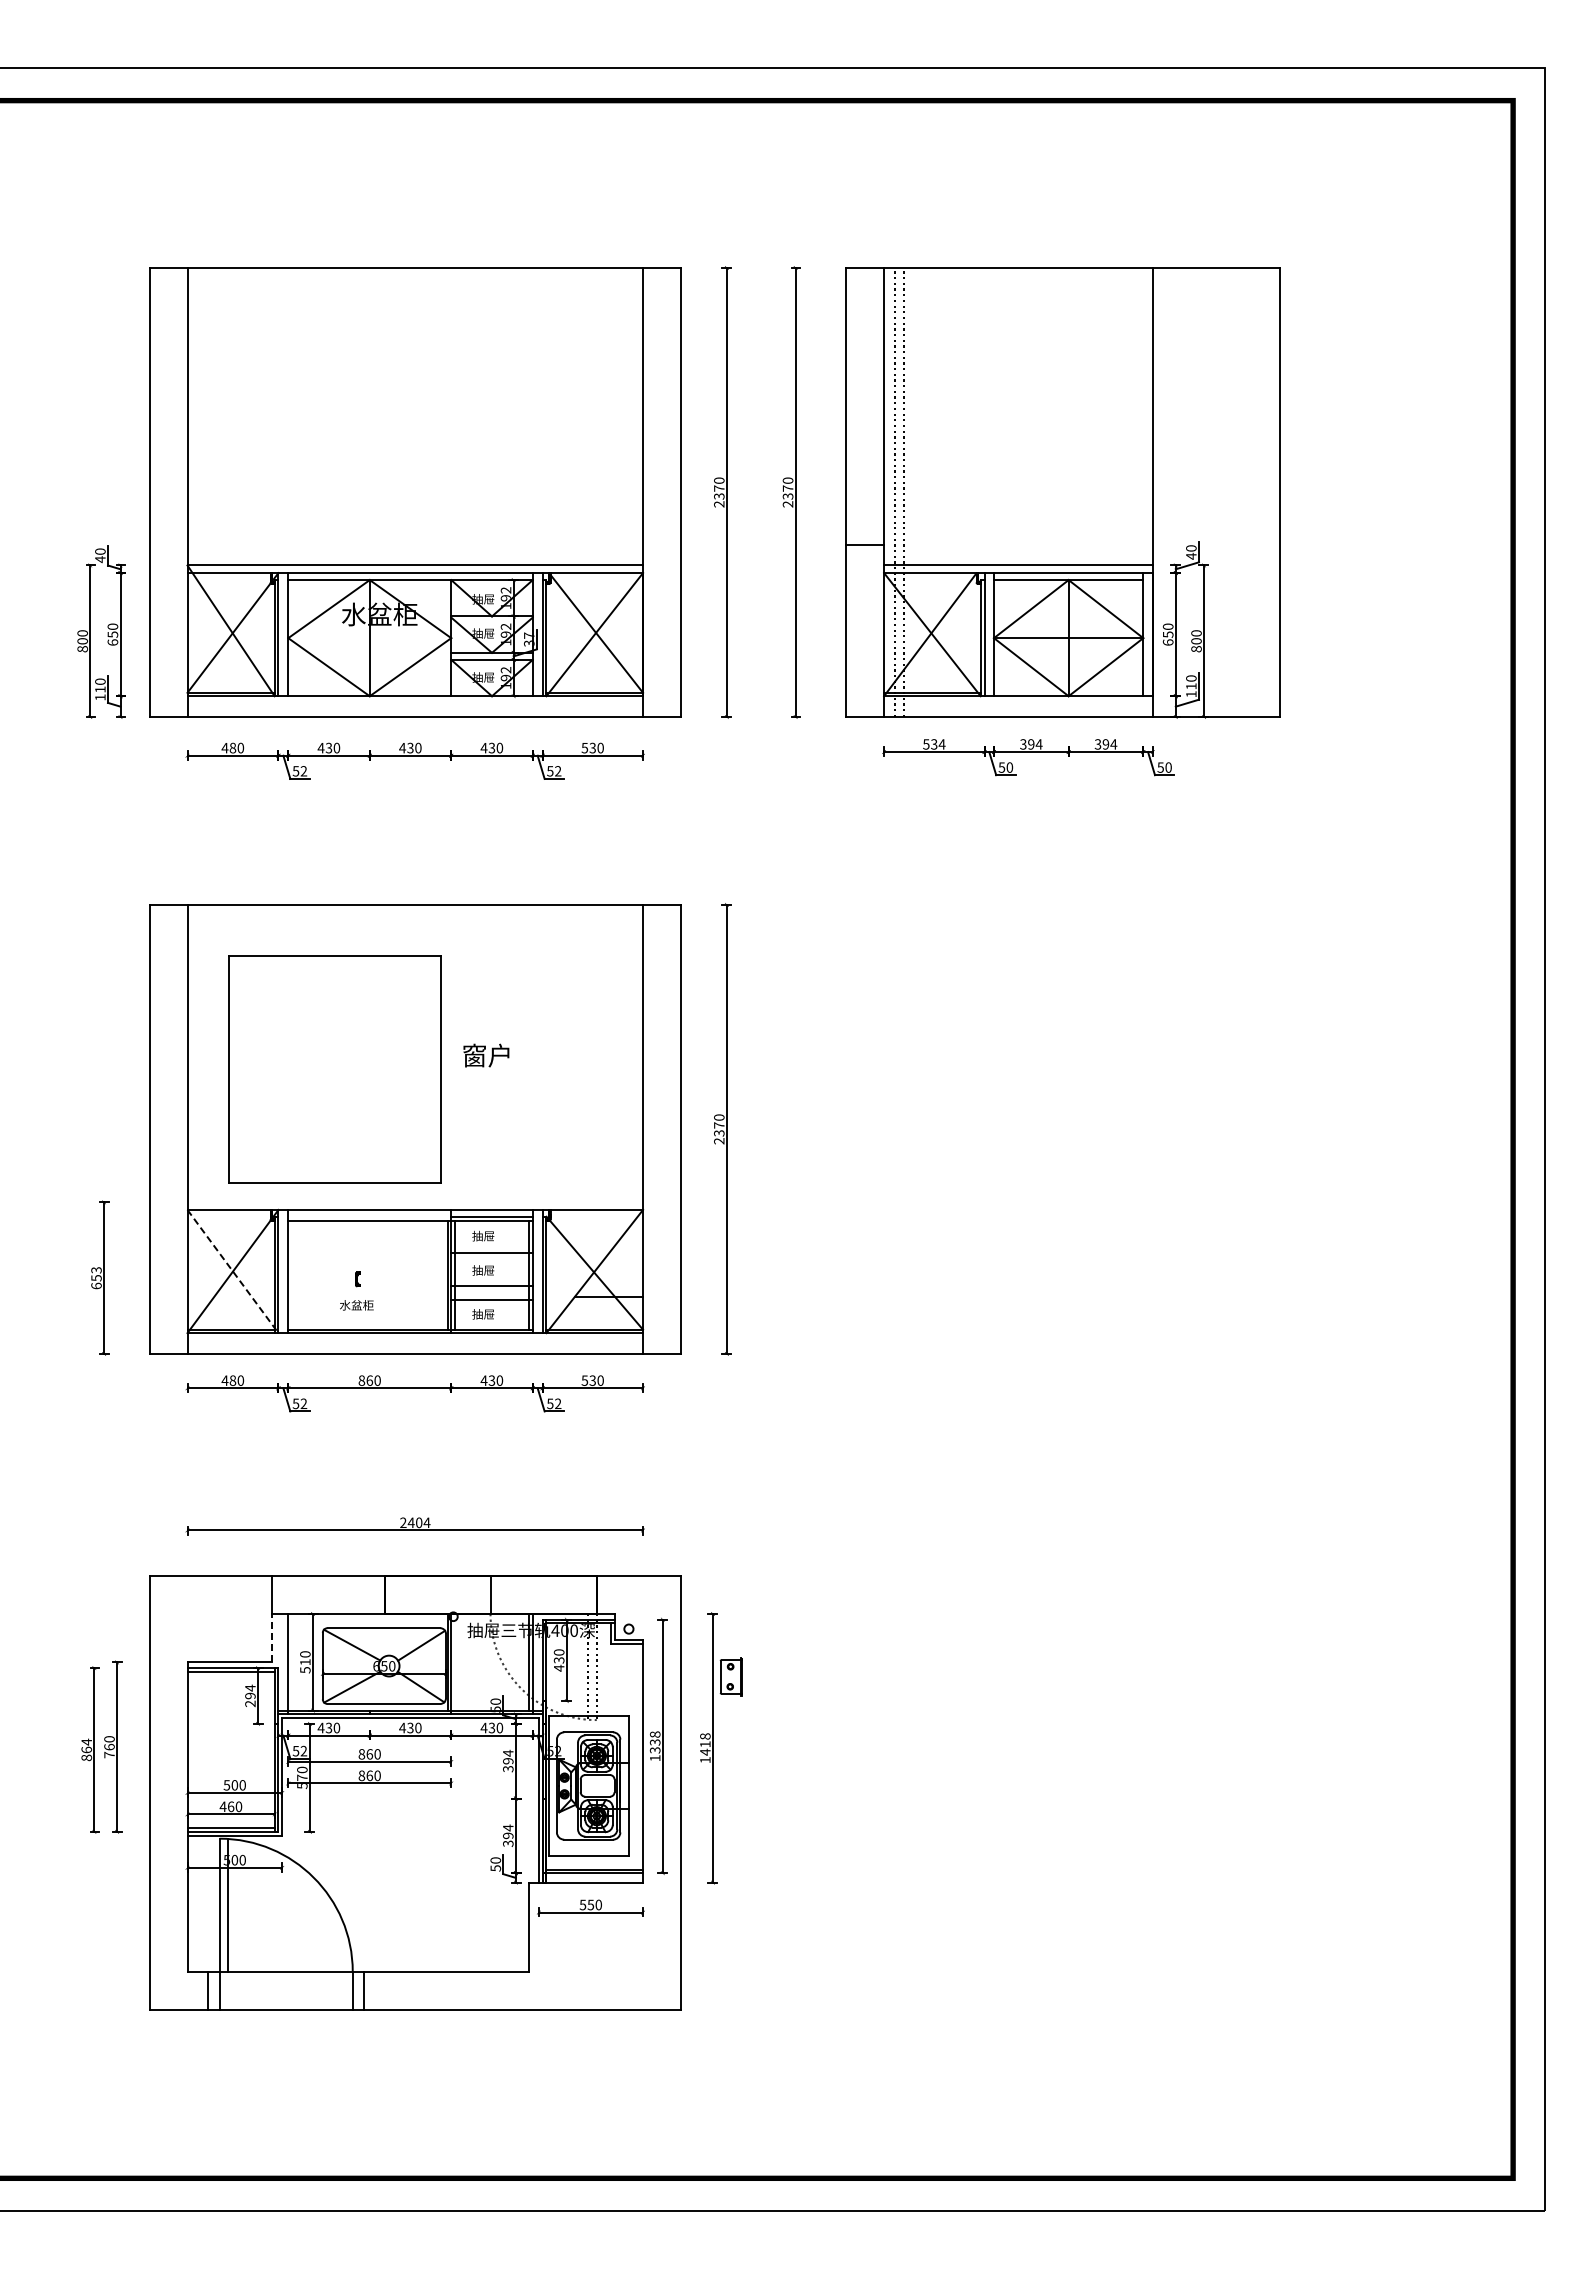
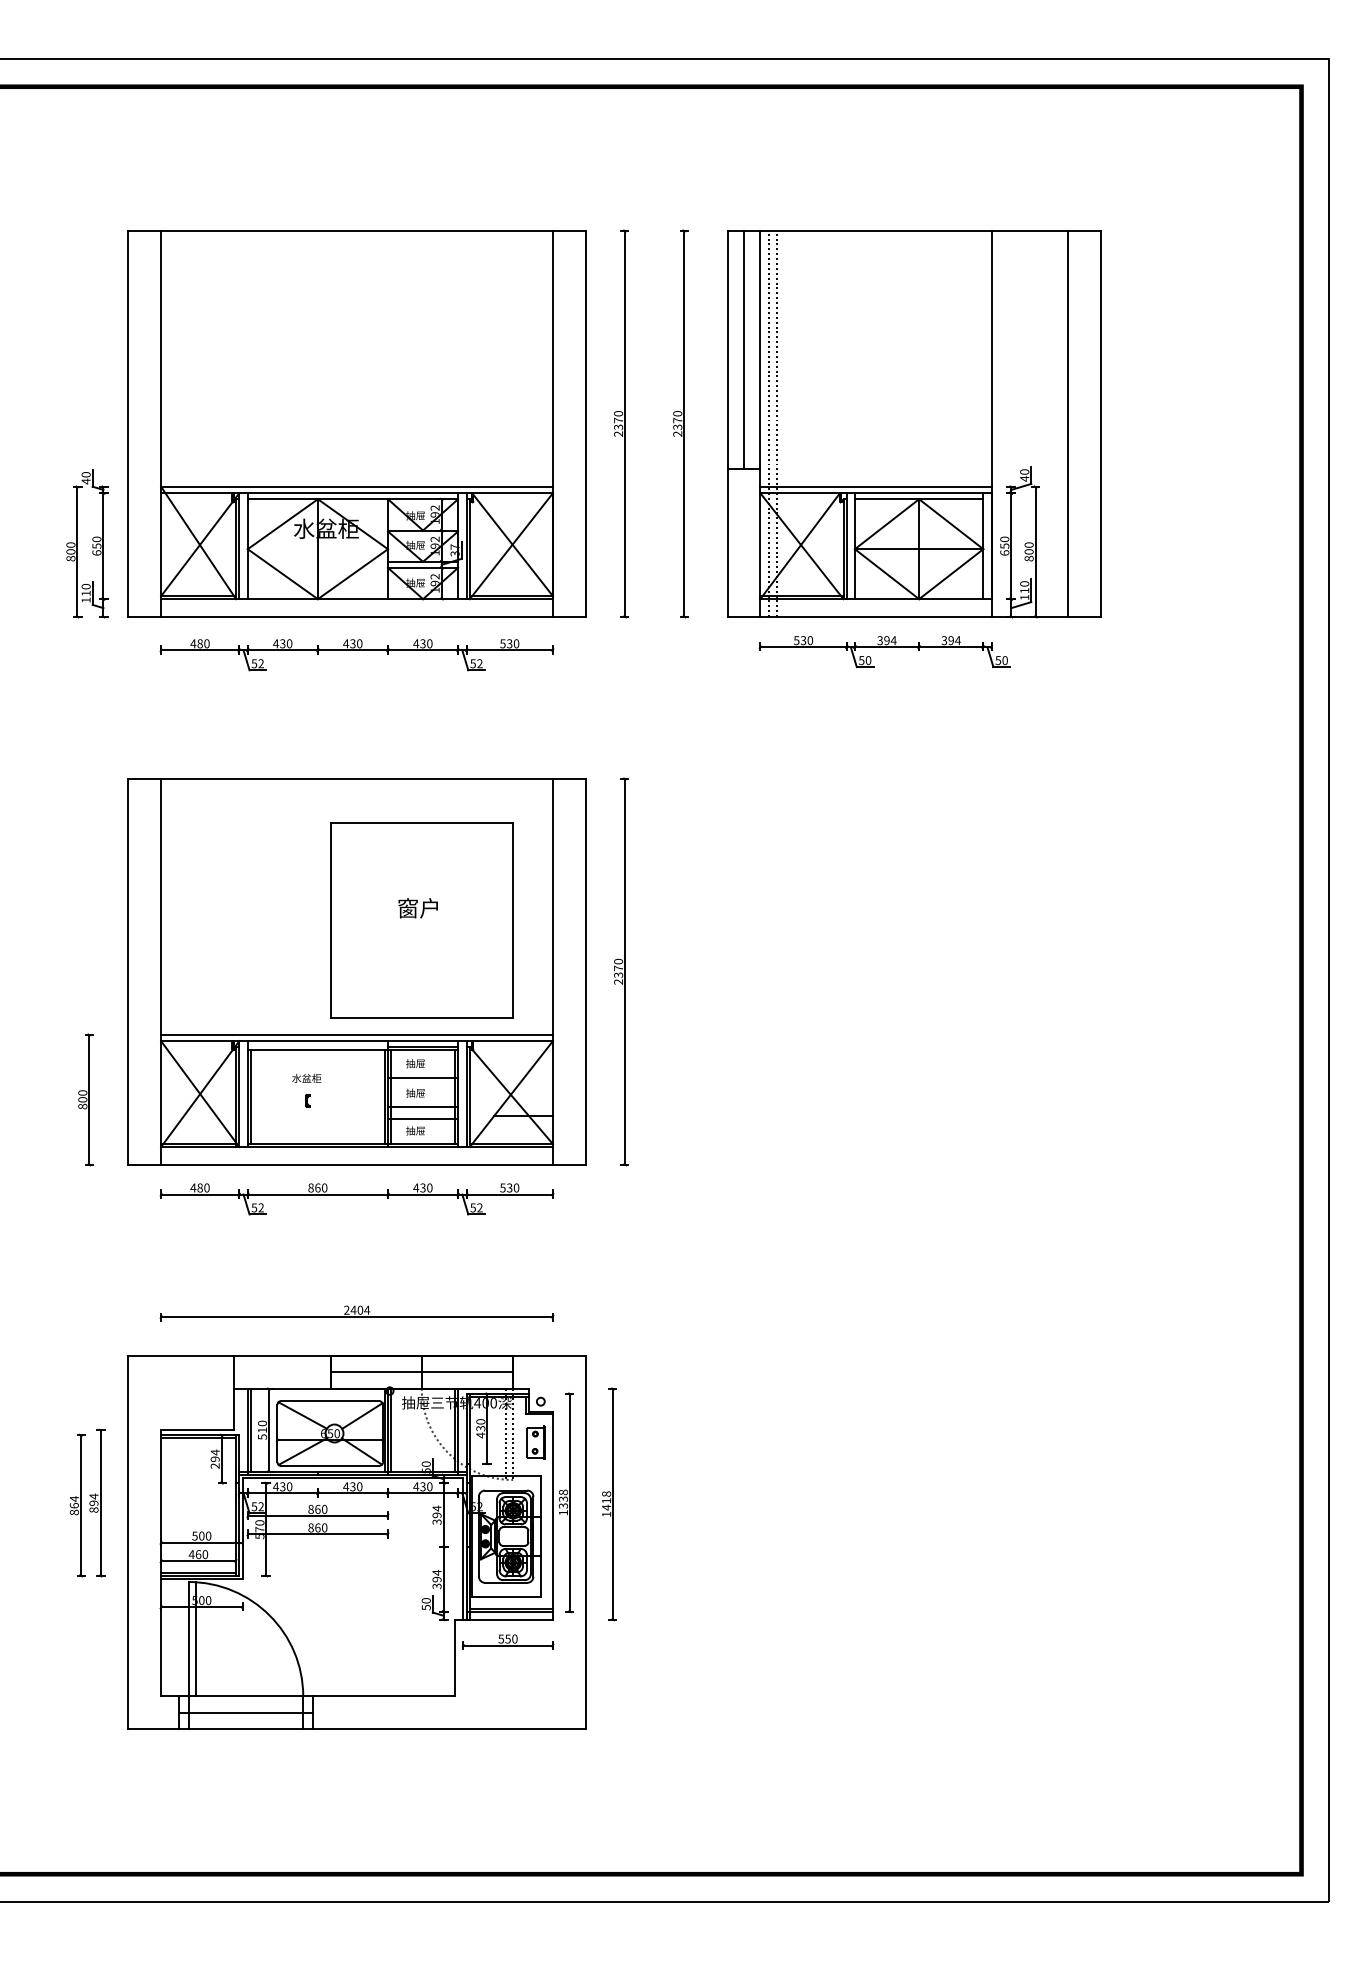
line: (865, 405) -> (744, 349), added
line: (1241, 492) -> (1067, 423), added
text: (941, 744) -> (809, 640), 534 -> 530
part: (334, 1069) -> (421, 920), moved
line: (415, 1202) -> (357, 1034), added
line: (232, 1271) -> (199, 1094), dashed -> solid
line: (291, 1274) -> (250, 1096), added
text: (96, 1278) -> (82, 1100), 653 -> 800
text: (356, 1305) -> (306, 1078), moved
line: (490, 1595) -> (421, 1372), added
line: (272, 1637) -> (234, 1408), dashed -> solid
line: (291, 1661) -> (250, 1429), added
line: (454, 1661) -> (390, 1429), added
part: (730, 1676) -> (535, 1442), moved
text: (109, 1746) -> (93, 1502), 760 -> 894
line: (286, 1990) -> (246, 1712), added

